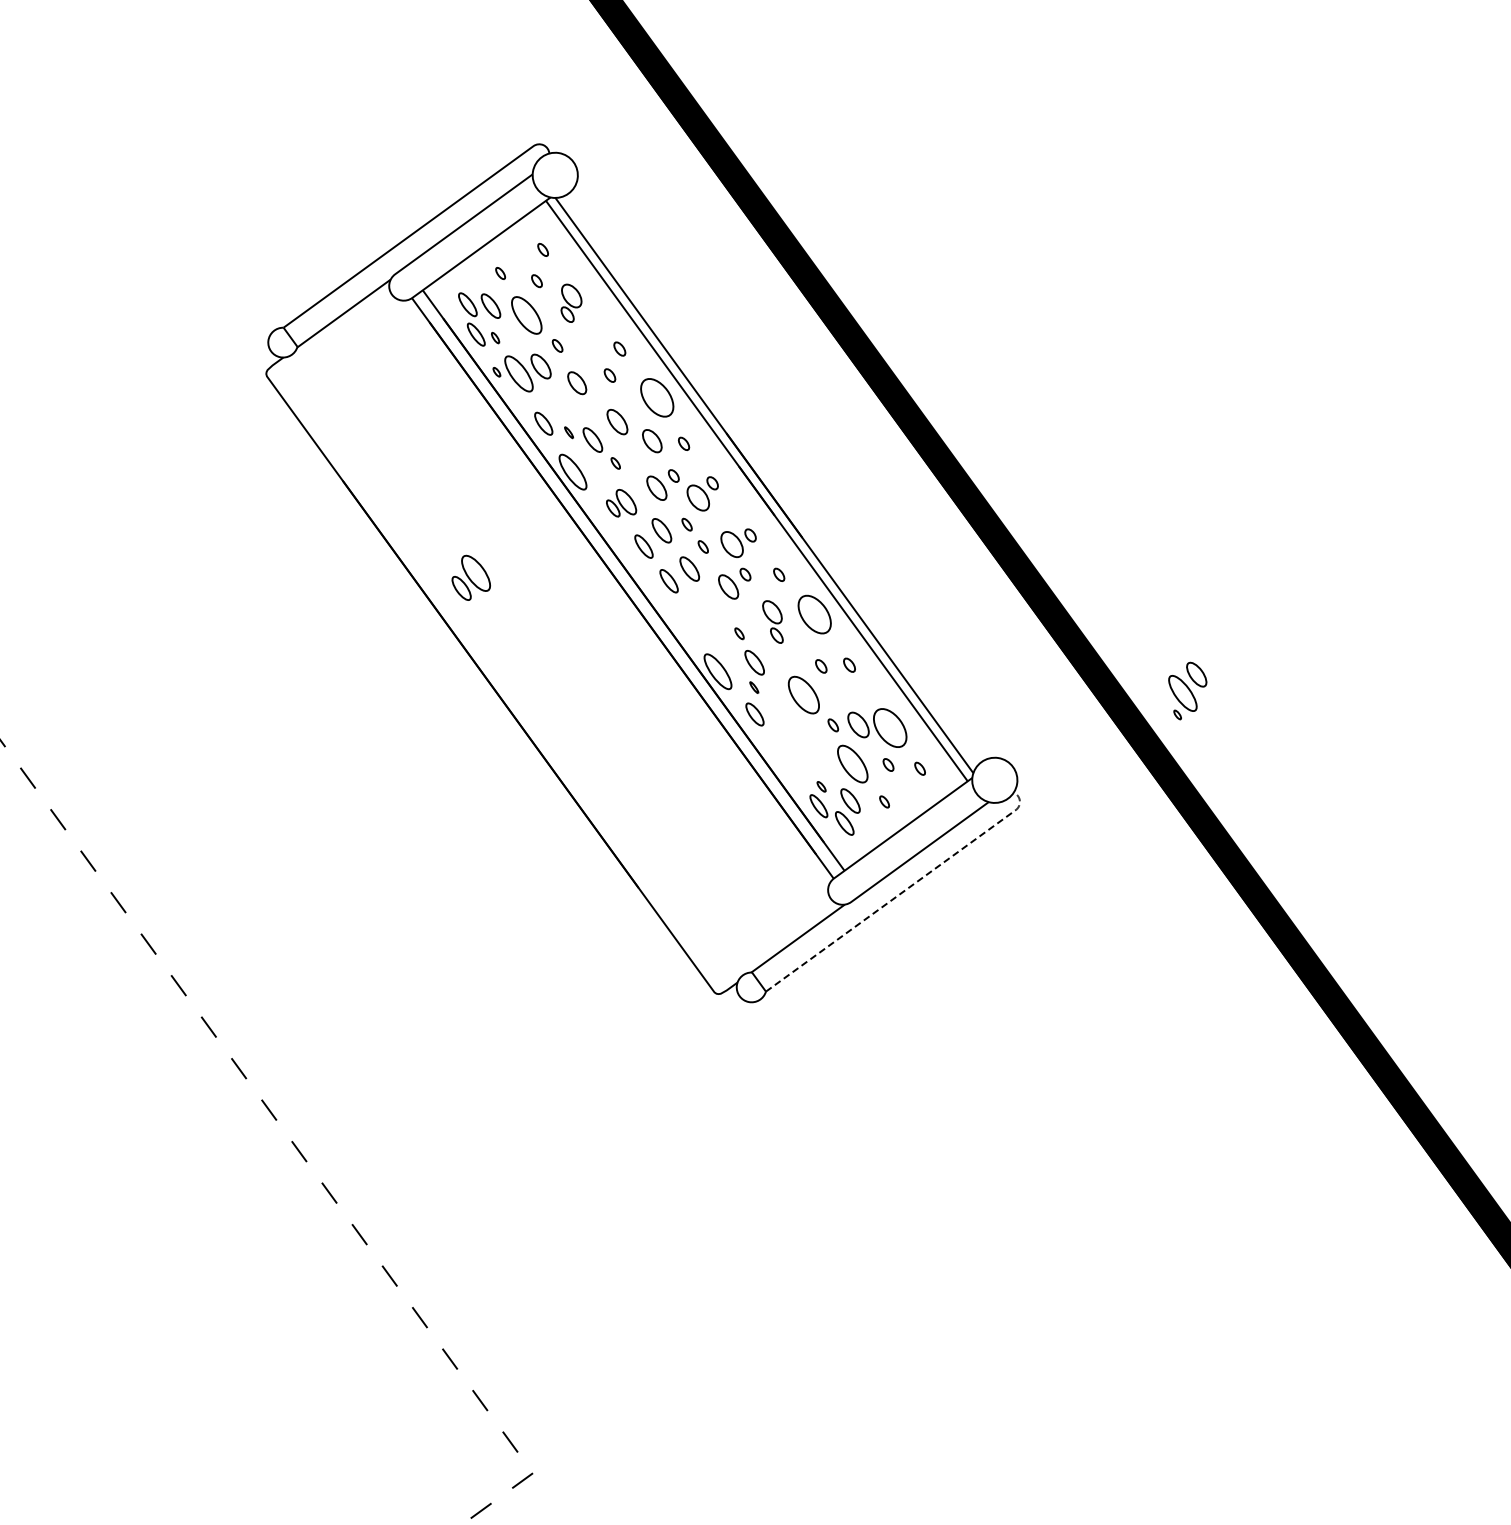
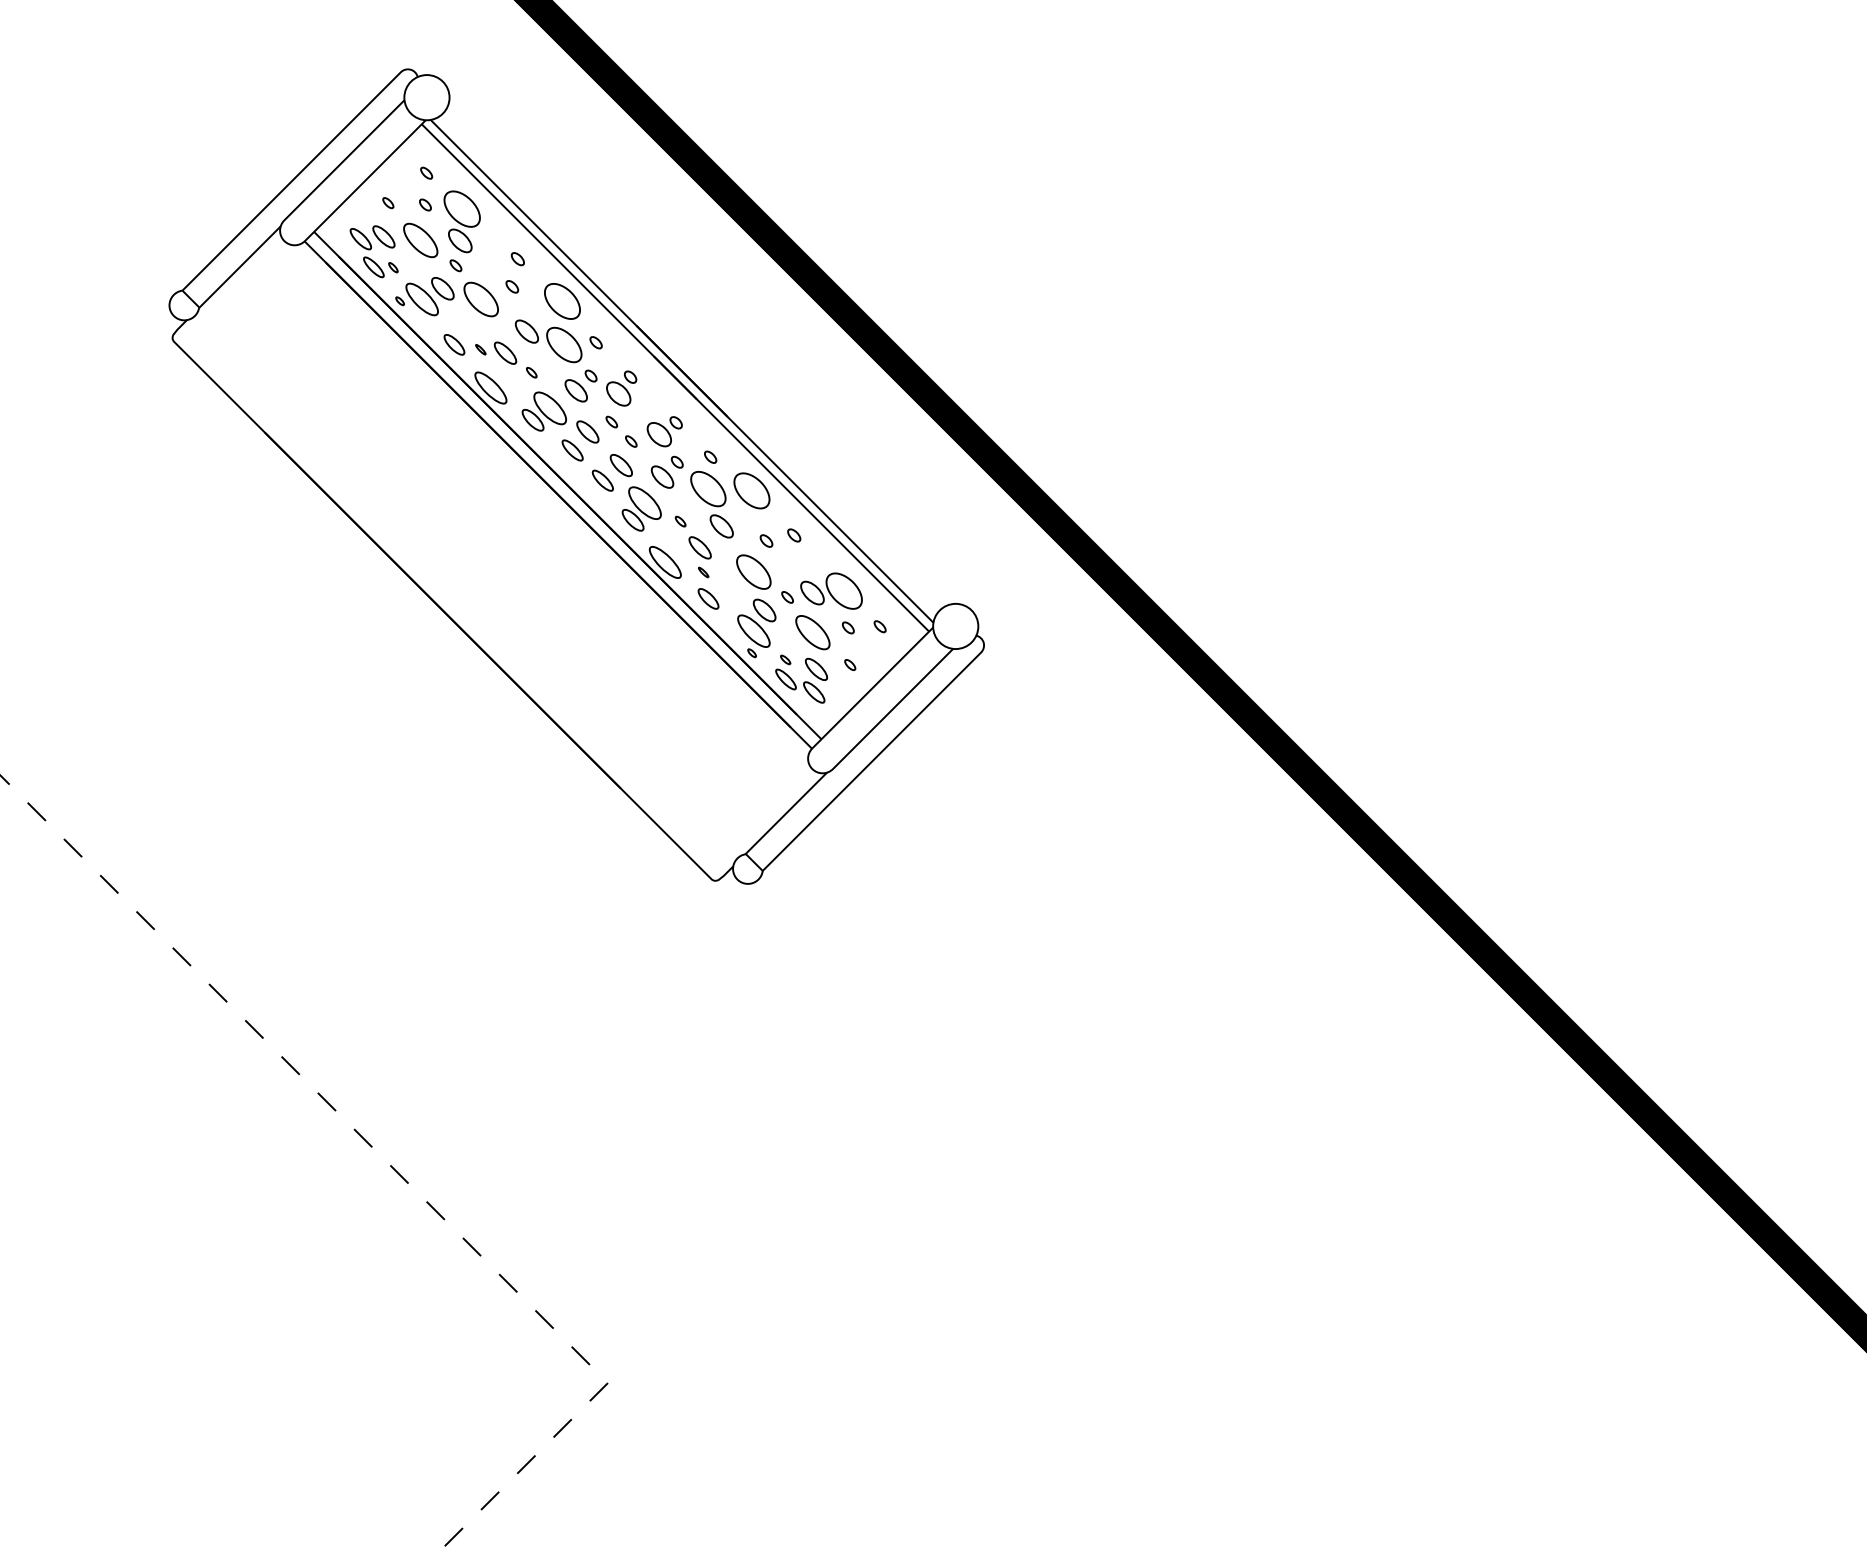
part: (570, 303) -> (461, 221), size x1.67
part: (576, 383) -> (480, 299), size x1.67
part: (652, 440) -> (564, 344), size x1.67
part: (621, 503) -> (543, 411), size x1.43
part: (471, 578) -> (641, 508), moved
part: (772, 621) -> (711, 504), size x1.67
part: (1185, 691) -> (756, 628), moved
line: (904, 891) -> (883, 750), dashed -> solid

